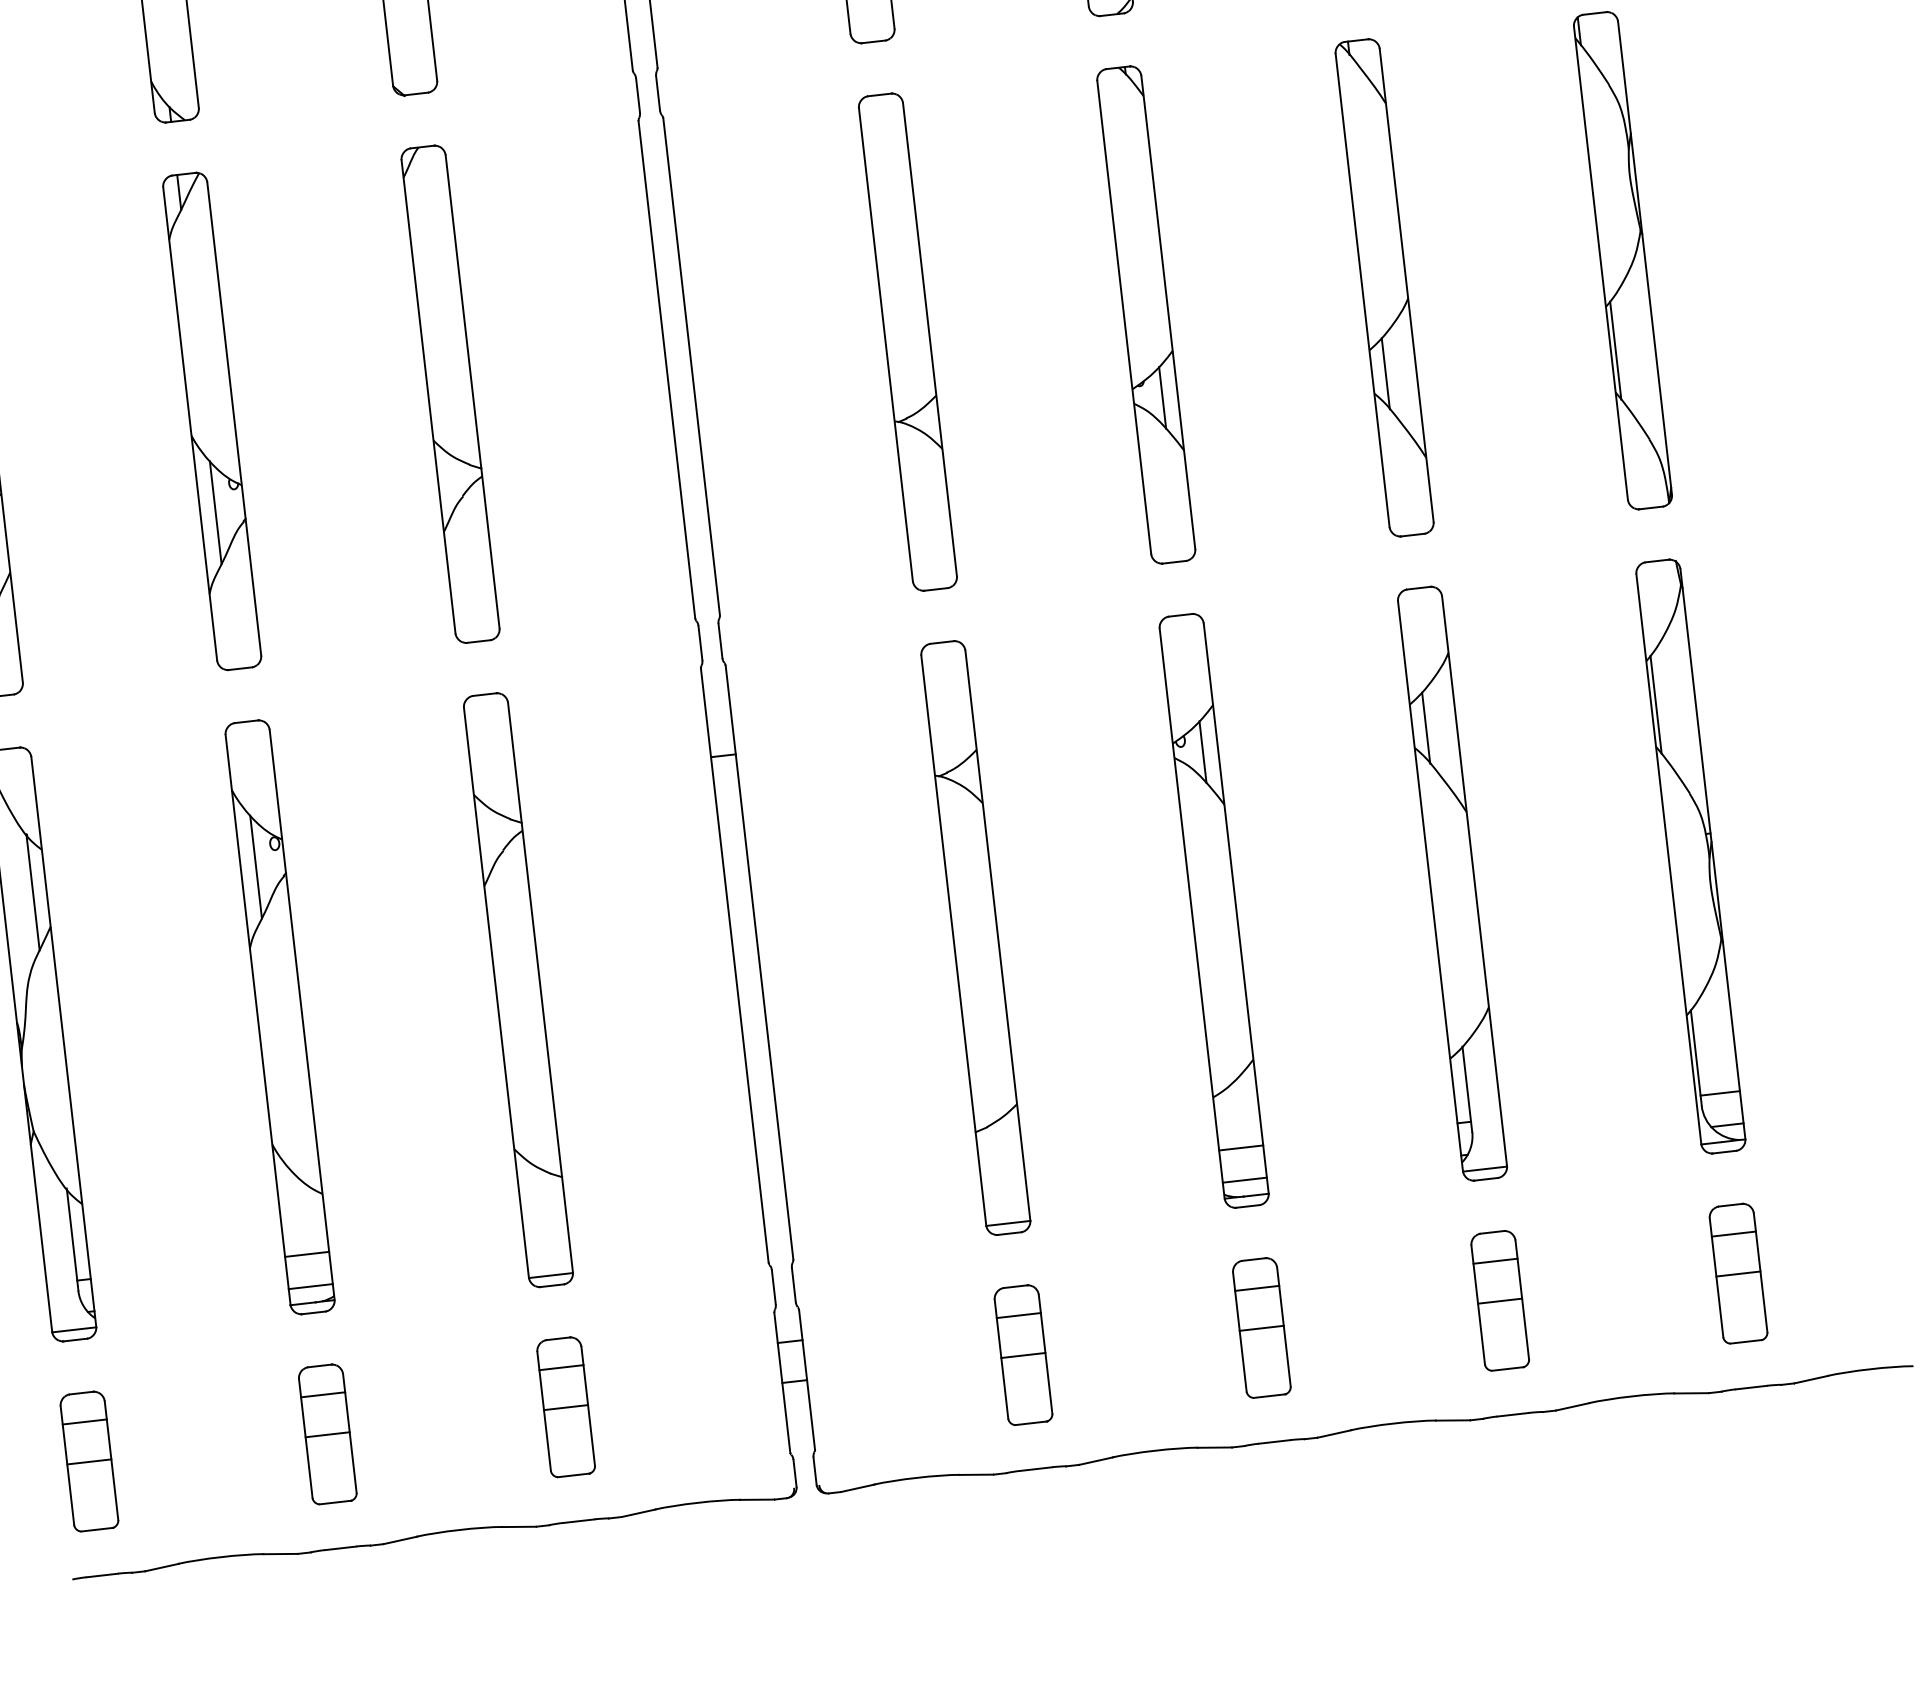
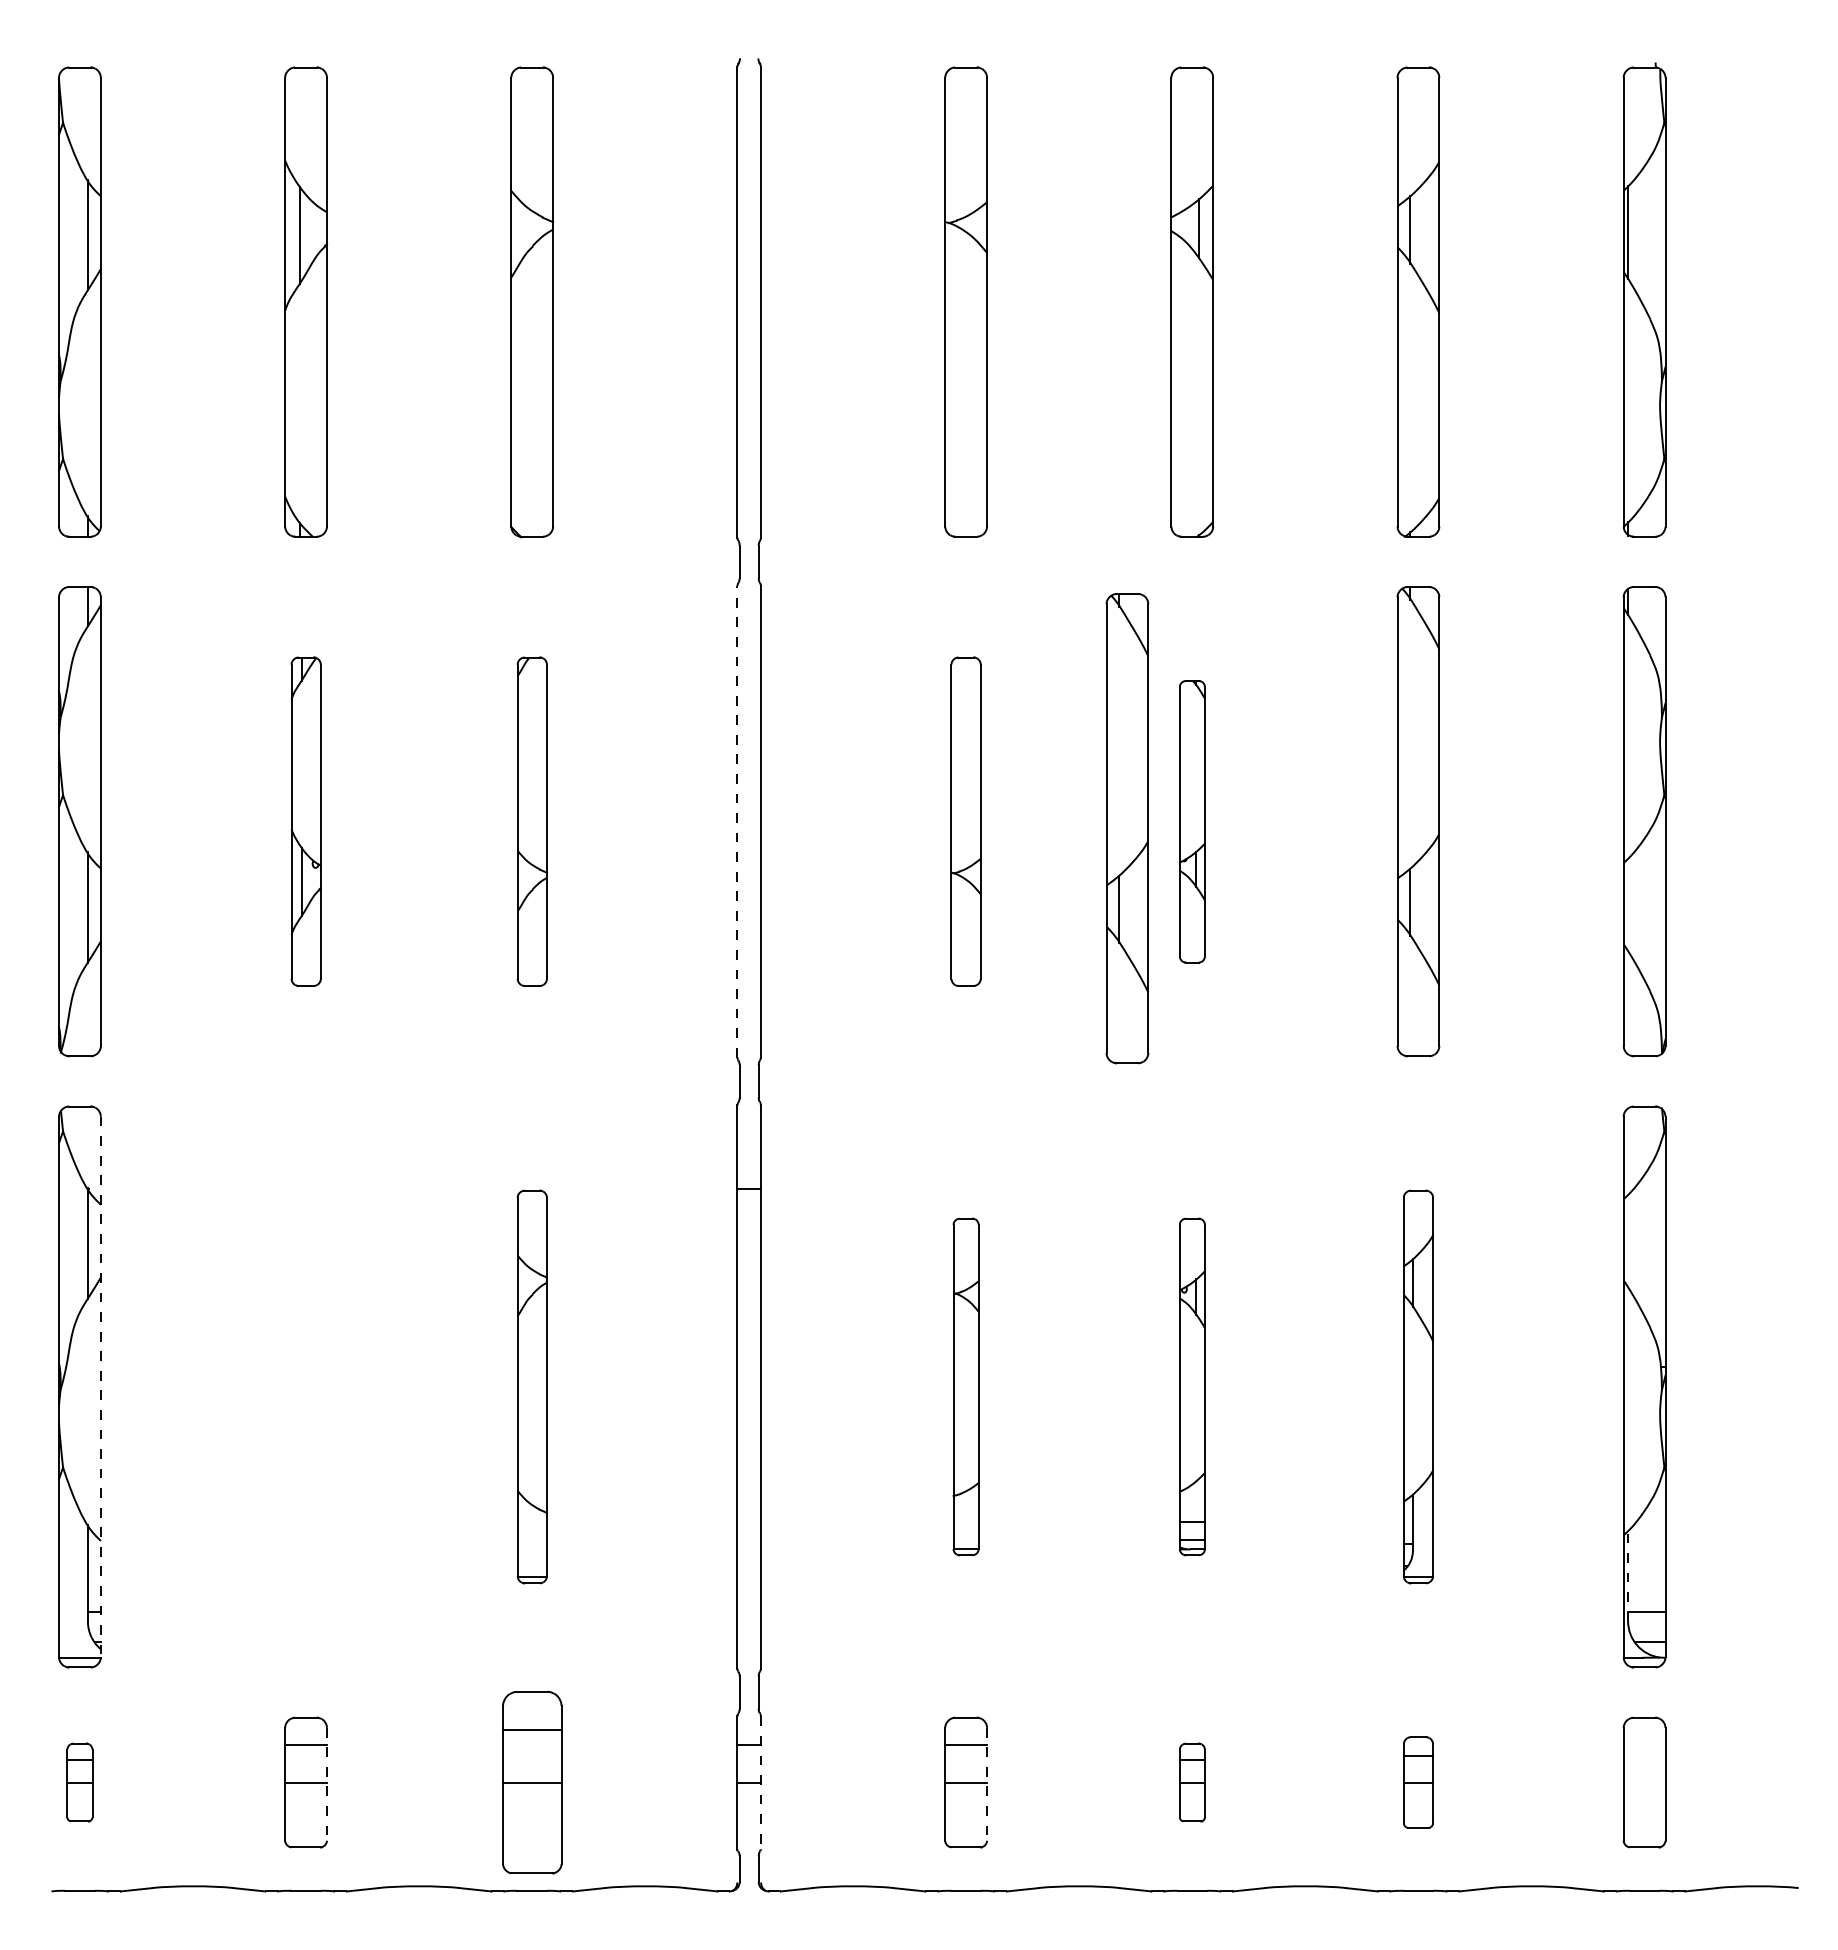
part: (1146, 314) -> (1192, 821), size x0.6
part: (1078, 330) -> (1127, 828), added
part: (907, 342) -> (965, 821), size x0.7
line: (1615, 349) -> (1628, 904), removed
line: (666, 369) -> (737, 821), solid -> dashed
part: (450, 394) -> (532, 821), size x0.7
part: (212, 421) -> (306, 821), size x0.7
line: (1656, 704) -> (1628, 1240), removed
part: (1452, 883) -> (1418, 1386), size x0.7
part: (1214, 910) -> (1192, 1386), size x0.6
part: (975, 937) -> (965, 1386), size x0.6
part: (518, 989) -> (532, 1386), size x0.7
part: (280, 1016) -> (306, 1386), removed
line: (63, 1042) -> (100, 1387), solid -> dashed
line: (1696, 1057) -> (1628, 1575), solid -> dashed
line: (1733, 1234) -> (1644, 1745), removed
line: (1738, 1274) -> (1644, 1783), removed
part: (1500, 1300) -> (1418, 1782), size x0.7
part: (1261, 1327) -> (1192, 1782), size x0.6
line: (1046, 1354) -> (987, 1784), solid -> dashed
line: (806, 1380) -> (760, 1783), solid -> dashed
part: (565, 1407) -> (531, 1782), size x1.4
line: (349, 1433) -> (326, 1784), solid -> dashed
part: (88, 1461) -> (79, 1782), size x0.6

